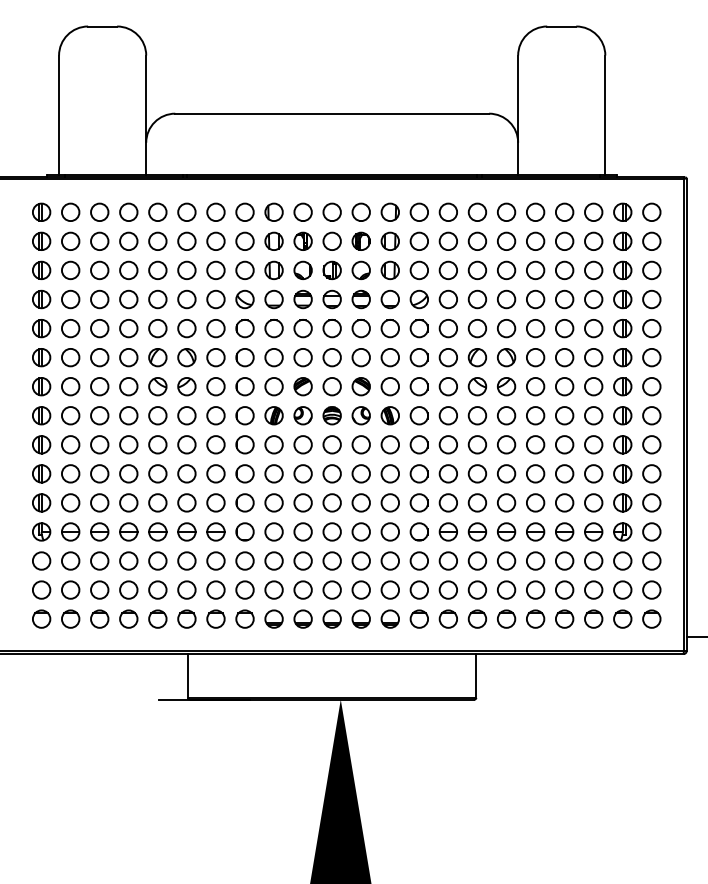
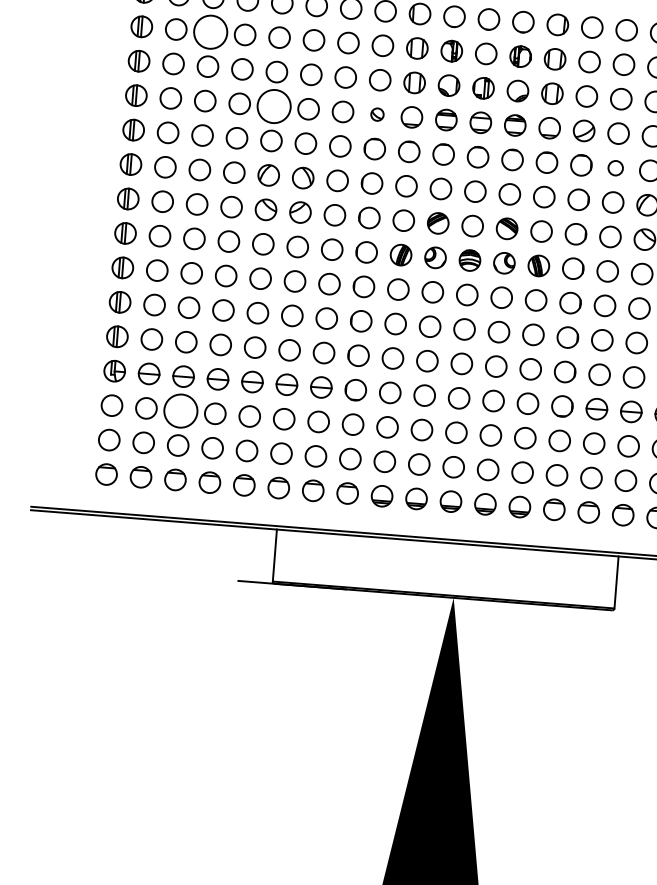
circle: (99, 241) -> (210, 32), size x1.6
circle: (157, 299) -> (273, 106), size x1.6
part: (244, 299) -> (376, 114), size x0.6
circle: (447, 328) -> (614, 167), size x0.7
circle: (99, 560) -> (180, 410), size x1.6

